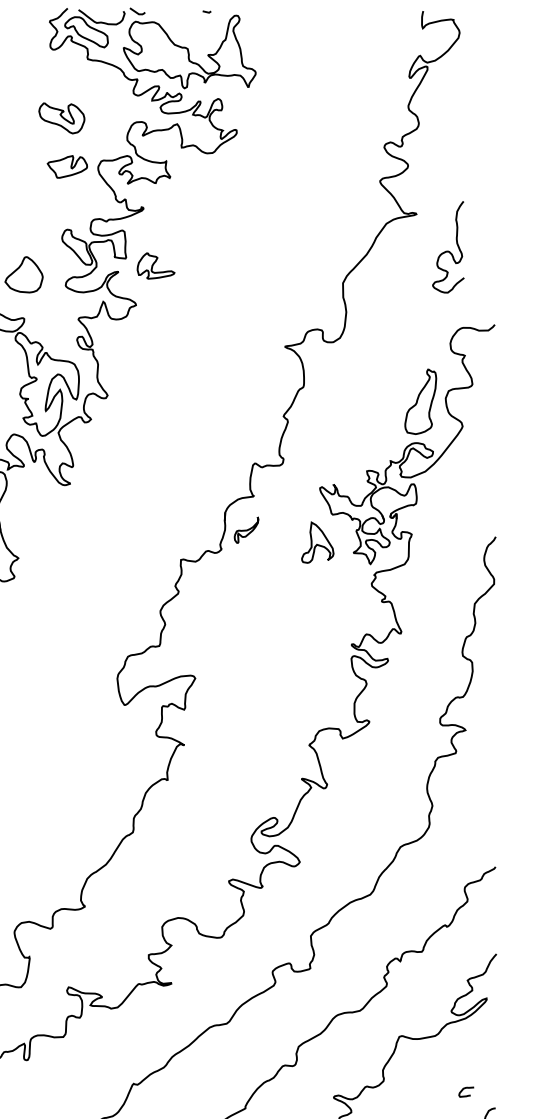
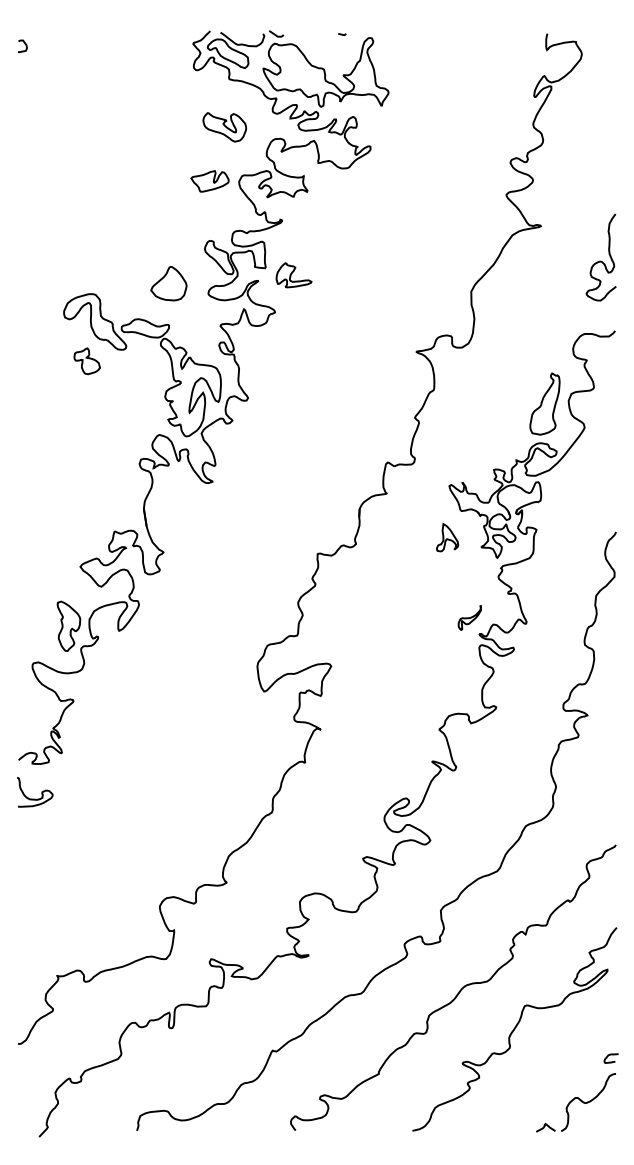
part: (61, 118) -> (224, 127), moved
curve: (447, 250) -> (600, 260), moved
part: (246, 529) -> (469, 617), moved
part: (317, 542) -> (447, 537), size x0.71
curve: (463, 1089) -> (608, 1056), moved

